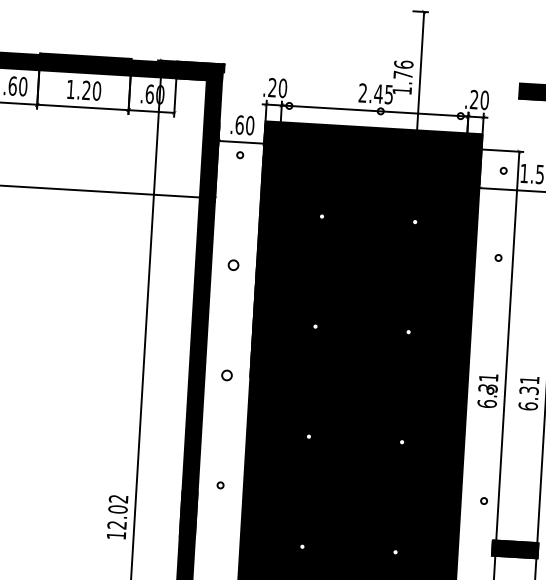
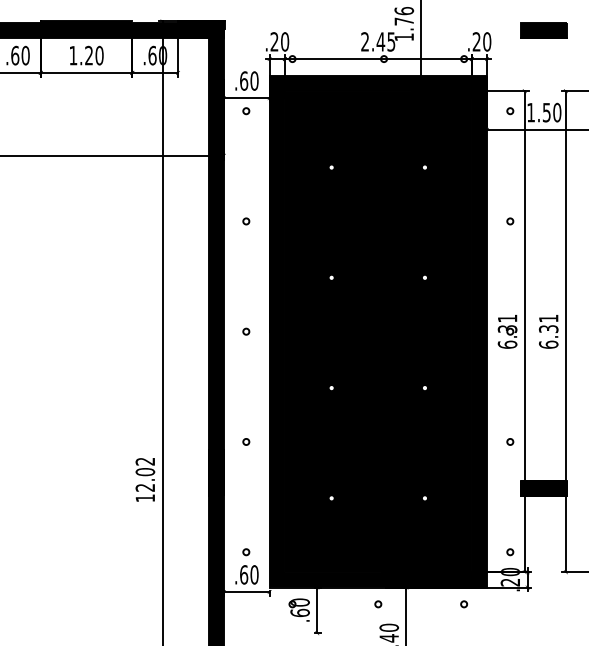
circle: (498, 258) -> (510, 221), moved
circle: (233, 265) -> (246, 221), size x0.62
circle: (227, 375) -> (246, 331), size x0.62

